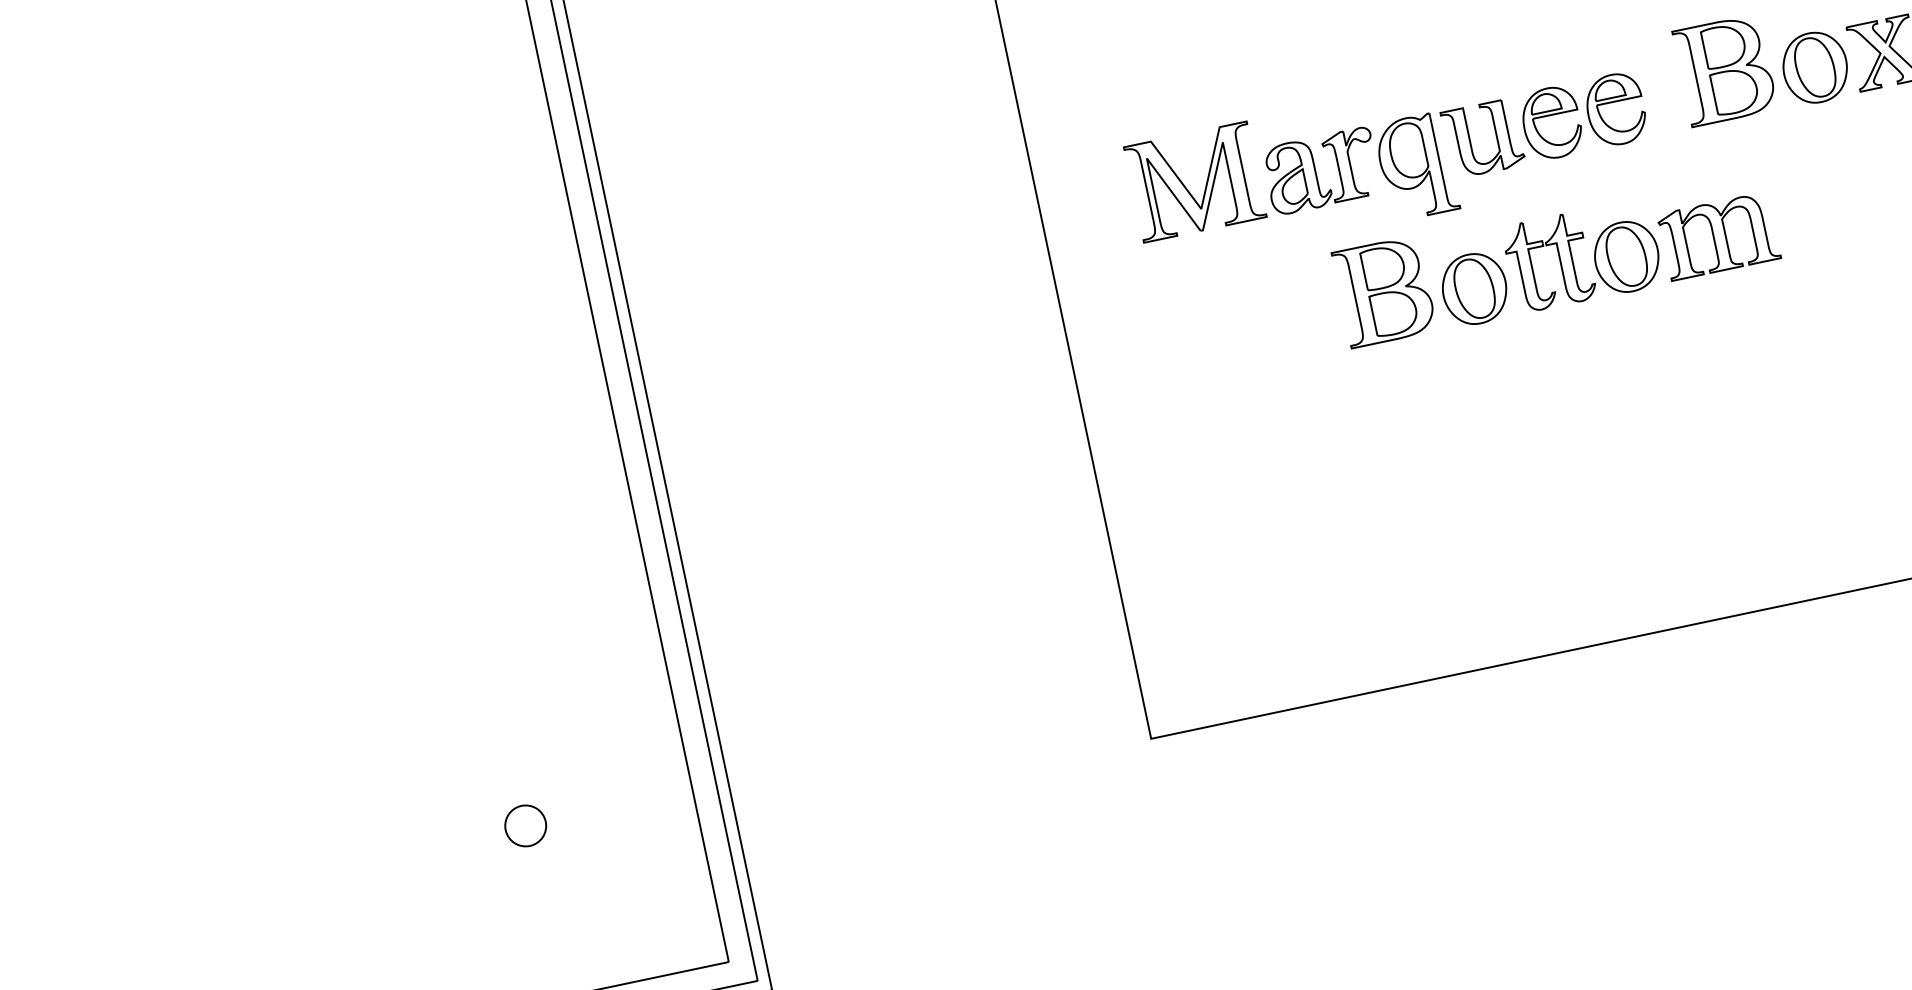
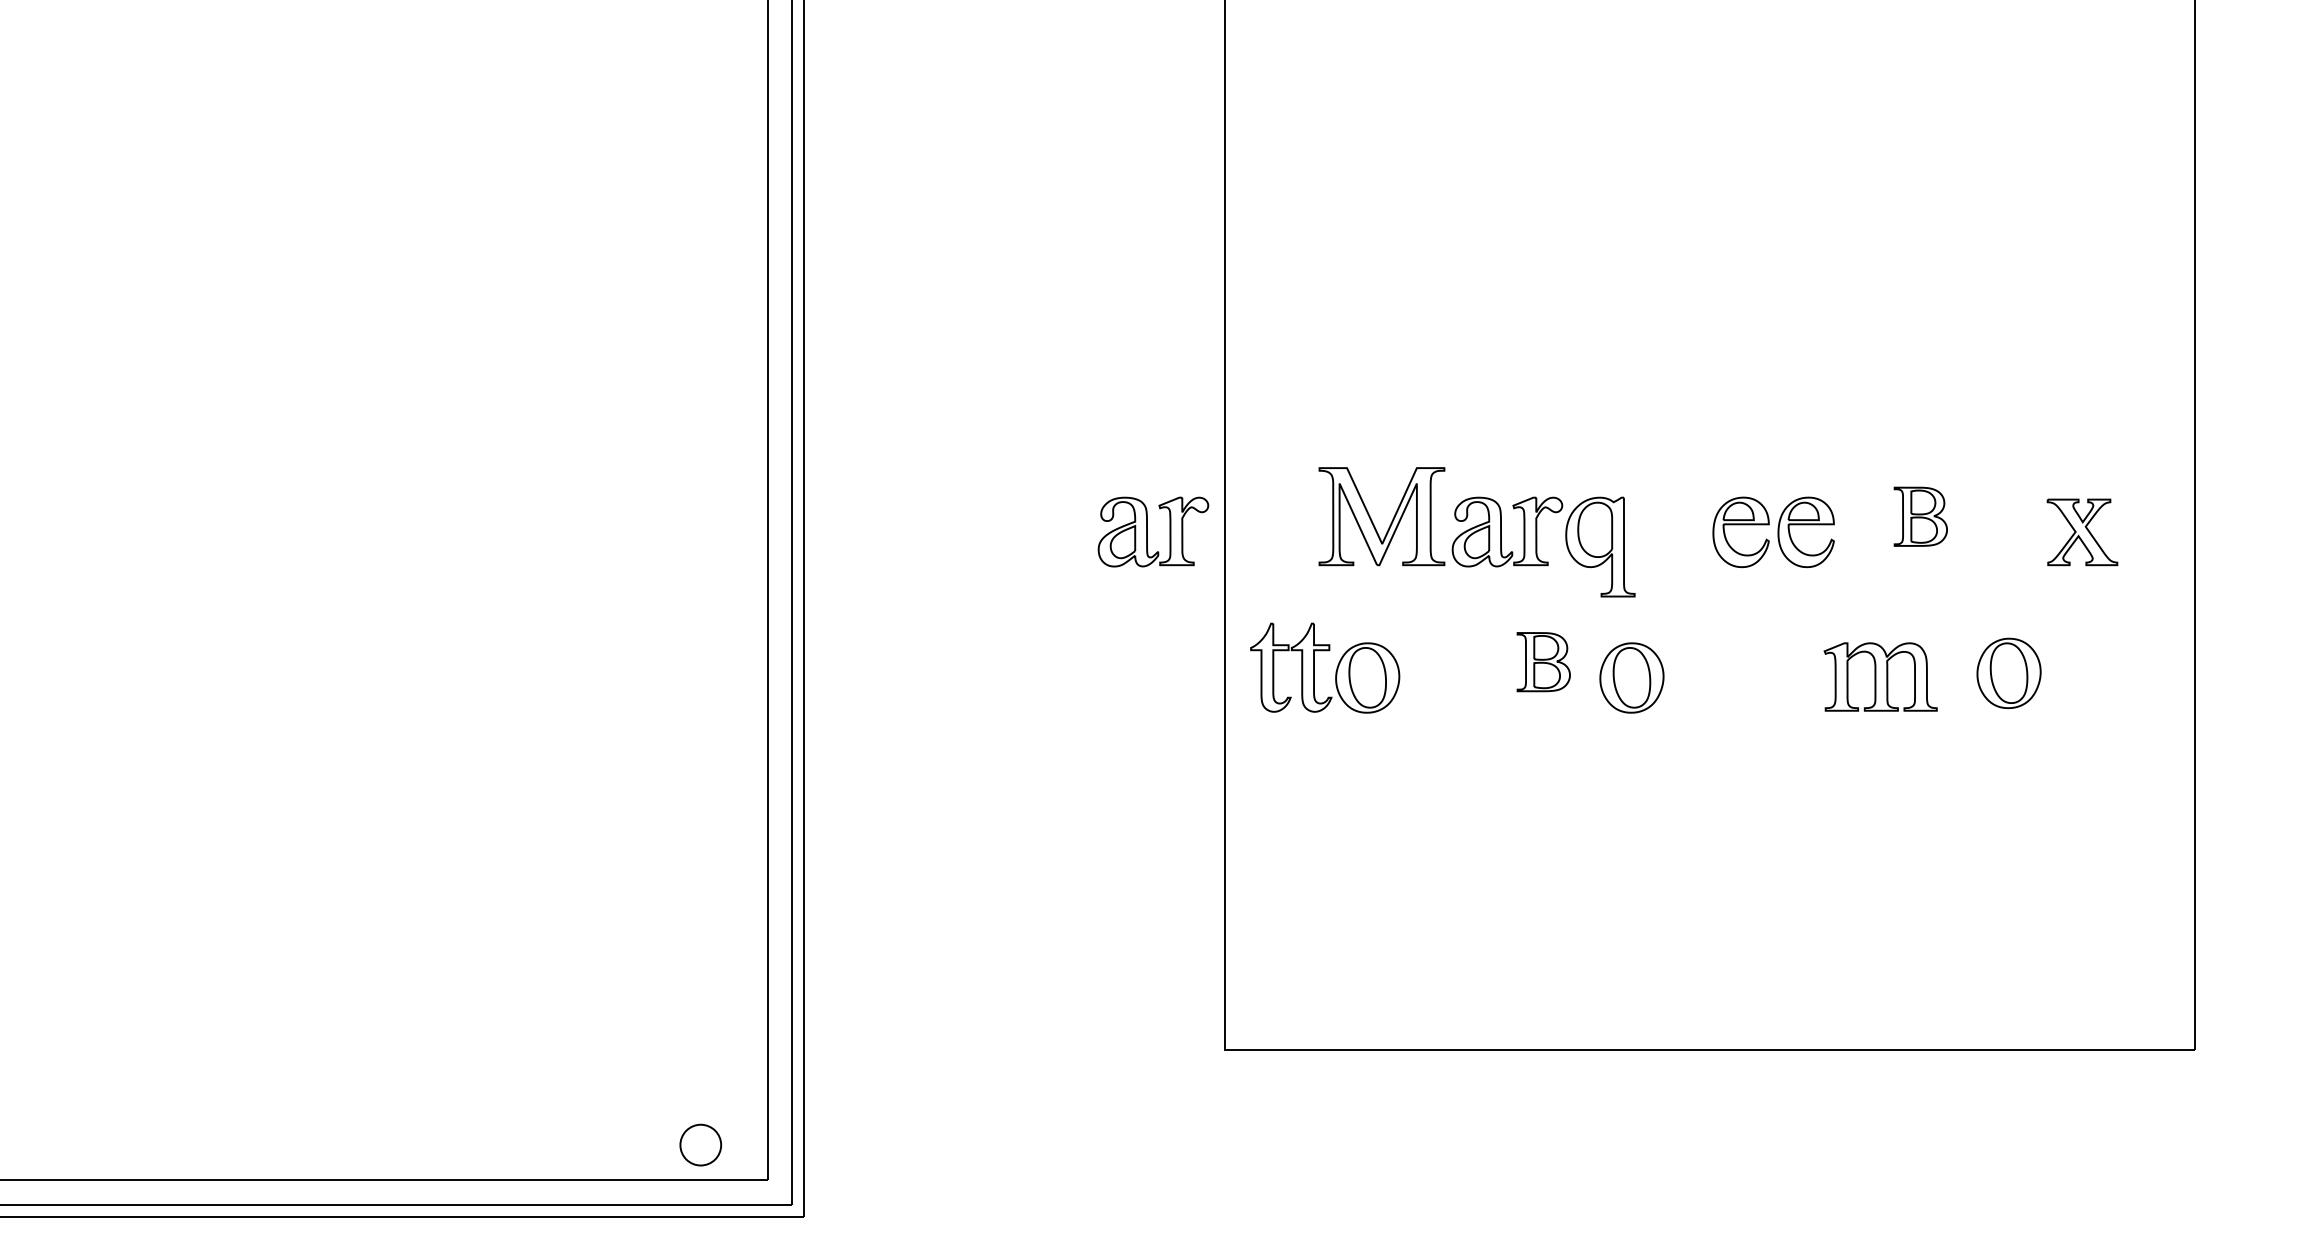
part: (1814, 67) -> (2008, 673), moved
part: (1724, 70) -> (1920, 516), size x0.6
part: (1470, 141) -> (1658, 533), removed
part: (973, 244) -> (1153, 531), added
part: (1593, 257) -> (1335, 671), moved
part: (1384, 291) -> (1543, 661), size x0.6
part: (525, 825) -> (700, 1144), moved

